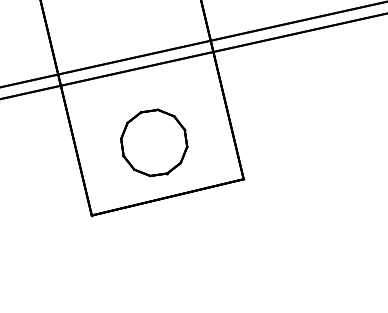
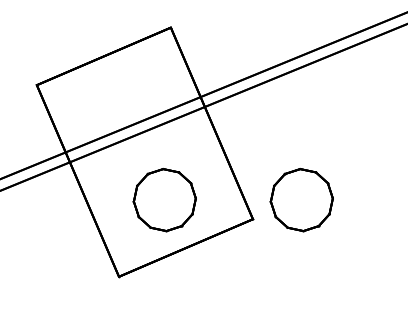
part: (298, 168) -> (301, 200), added

